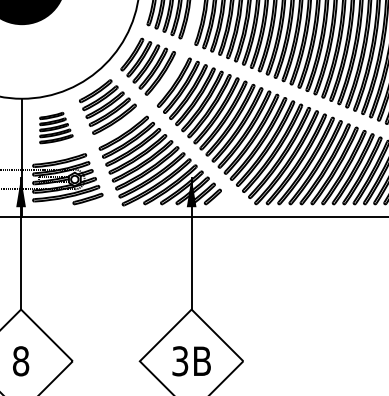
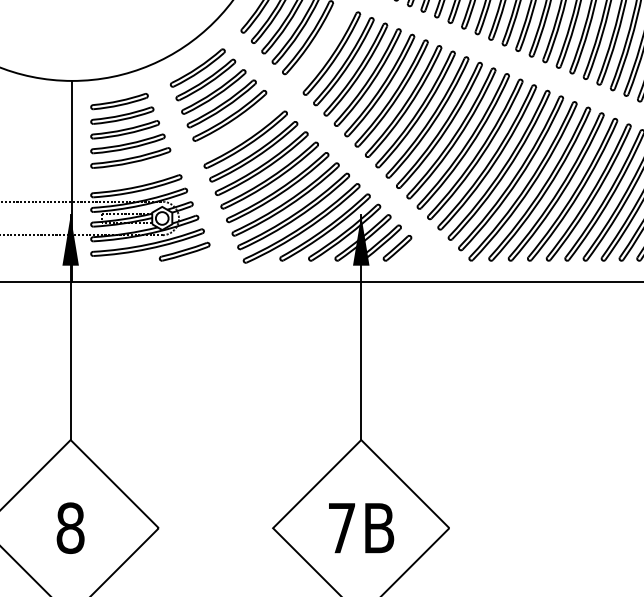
part: (56, 127) -> (131, 129), size x1.43
text: (180, 361) -> (342, 528), 3B -> 7B

